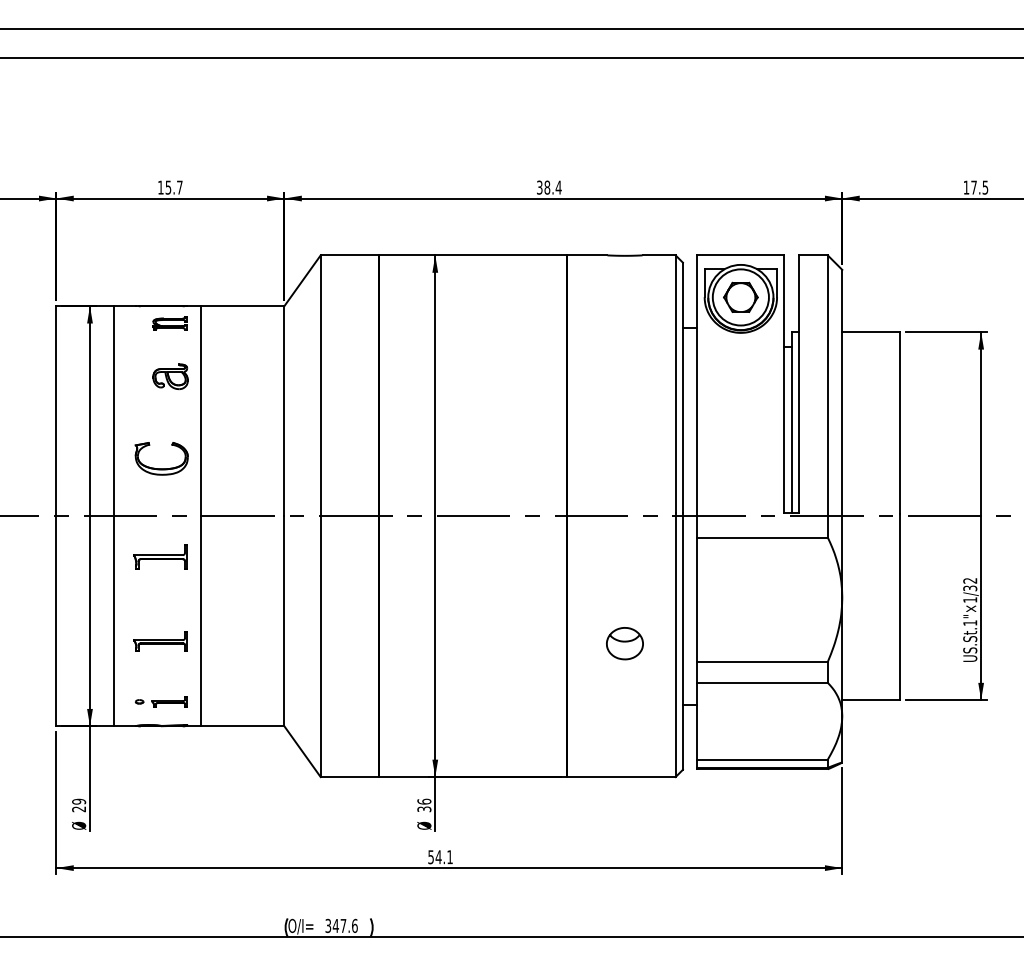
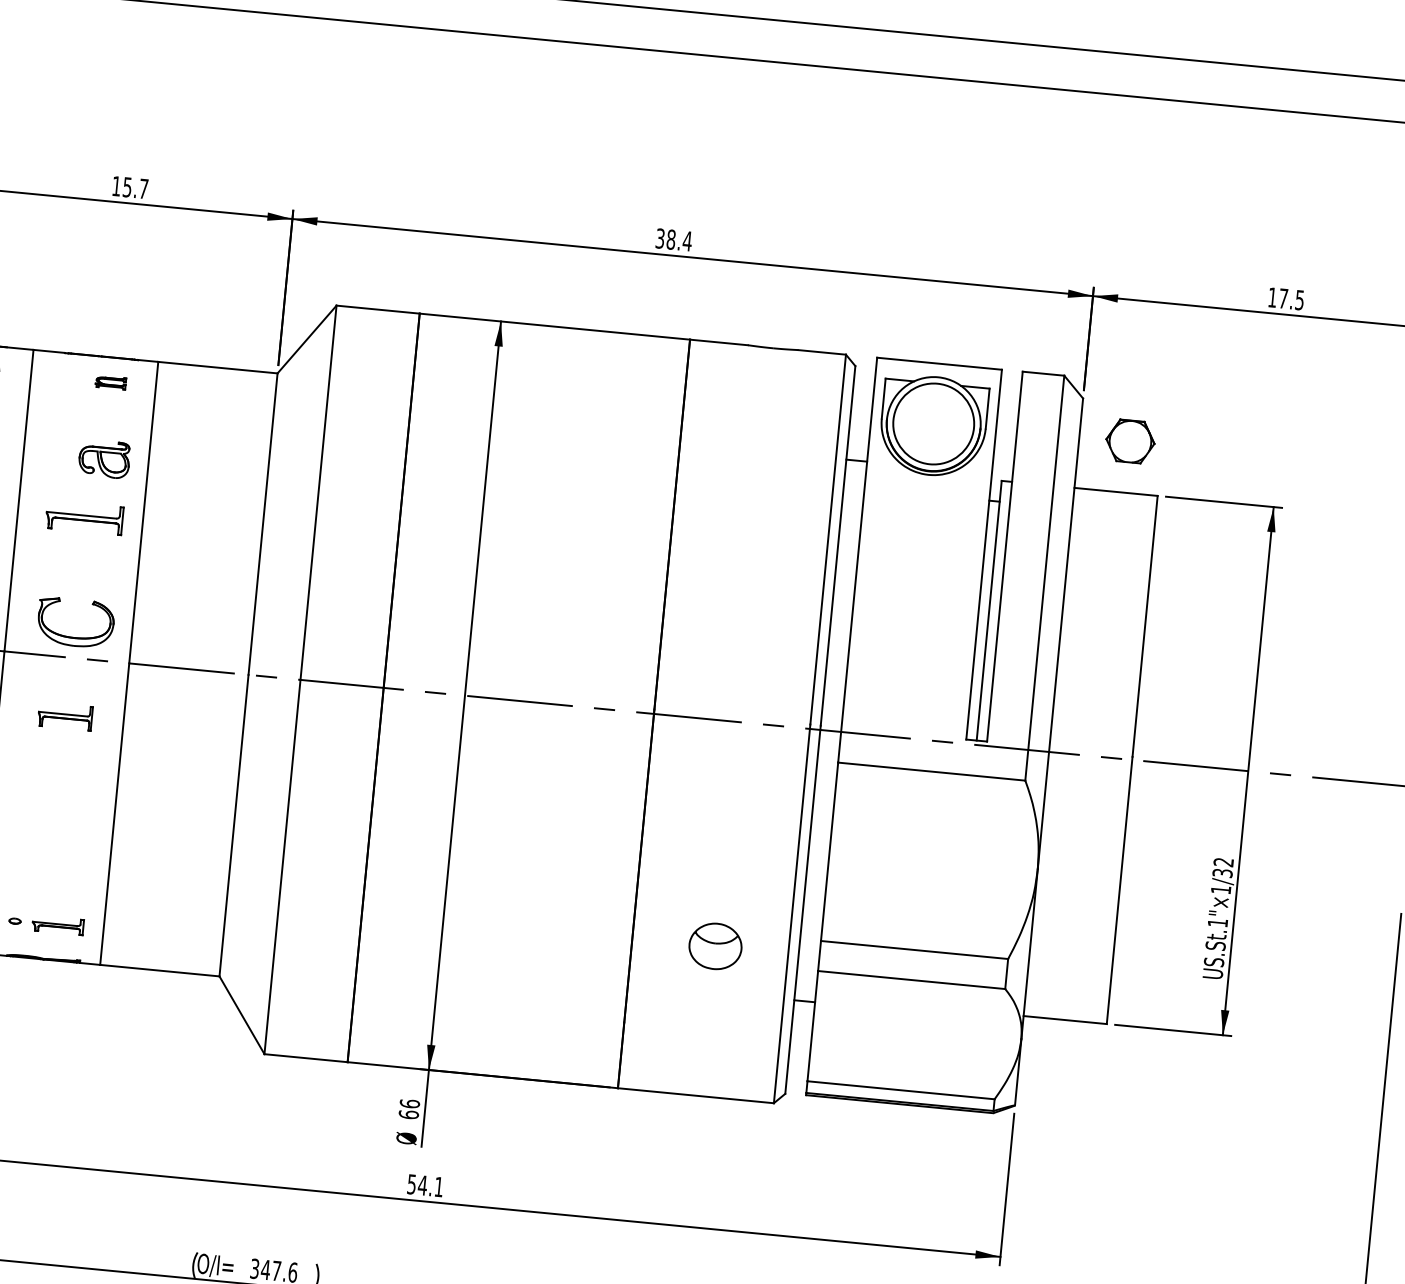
part: (740, 296) -> (1130, 440), moved
part: (169, 323) -> (110, 382), size x0.6
part: (161, 468) -> (74, 636), moved
part: (160, 556) -> (65, 715), size x0.7
part: (160, 641) -> (84, 517), moved
part: (624, 643) -> (714, 946), moved
text: (424, 809) -> (408, 1115), 36 -> 66

